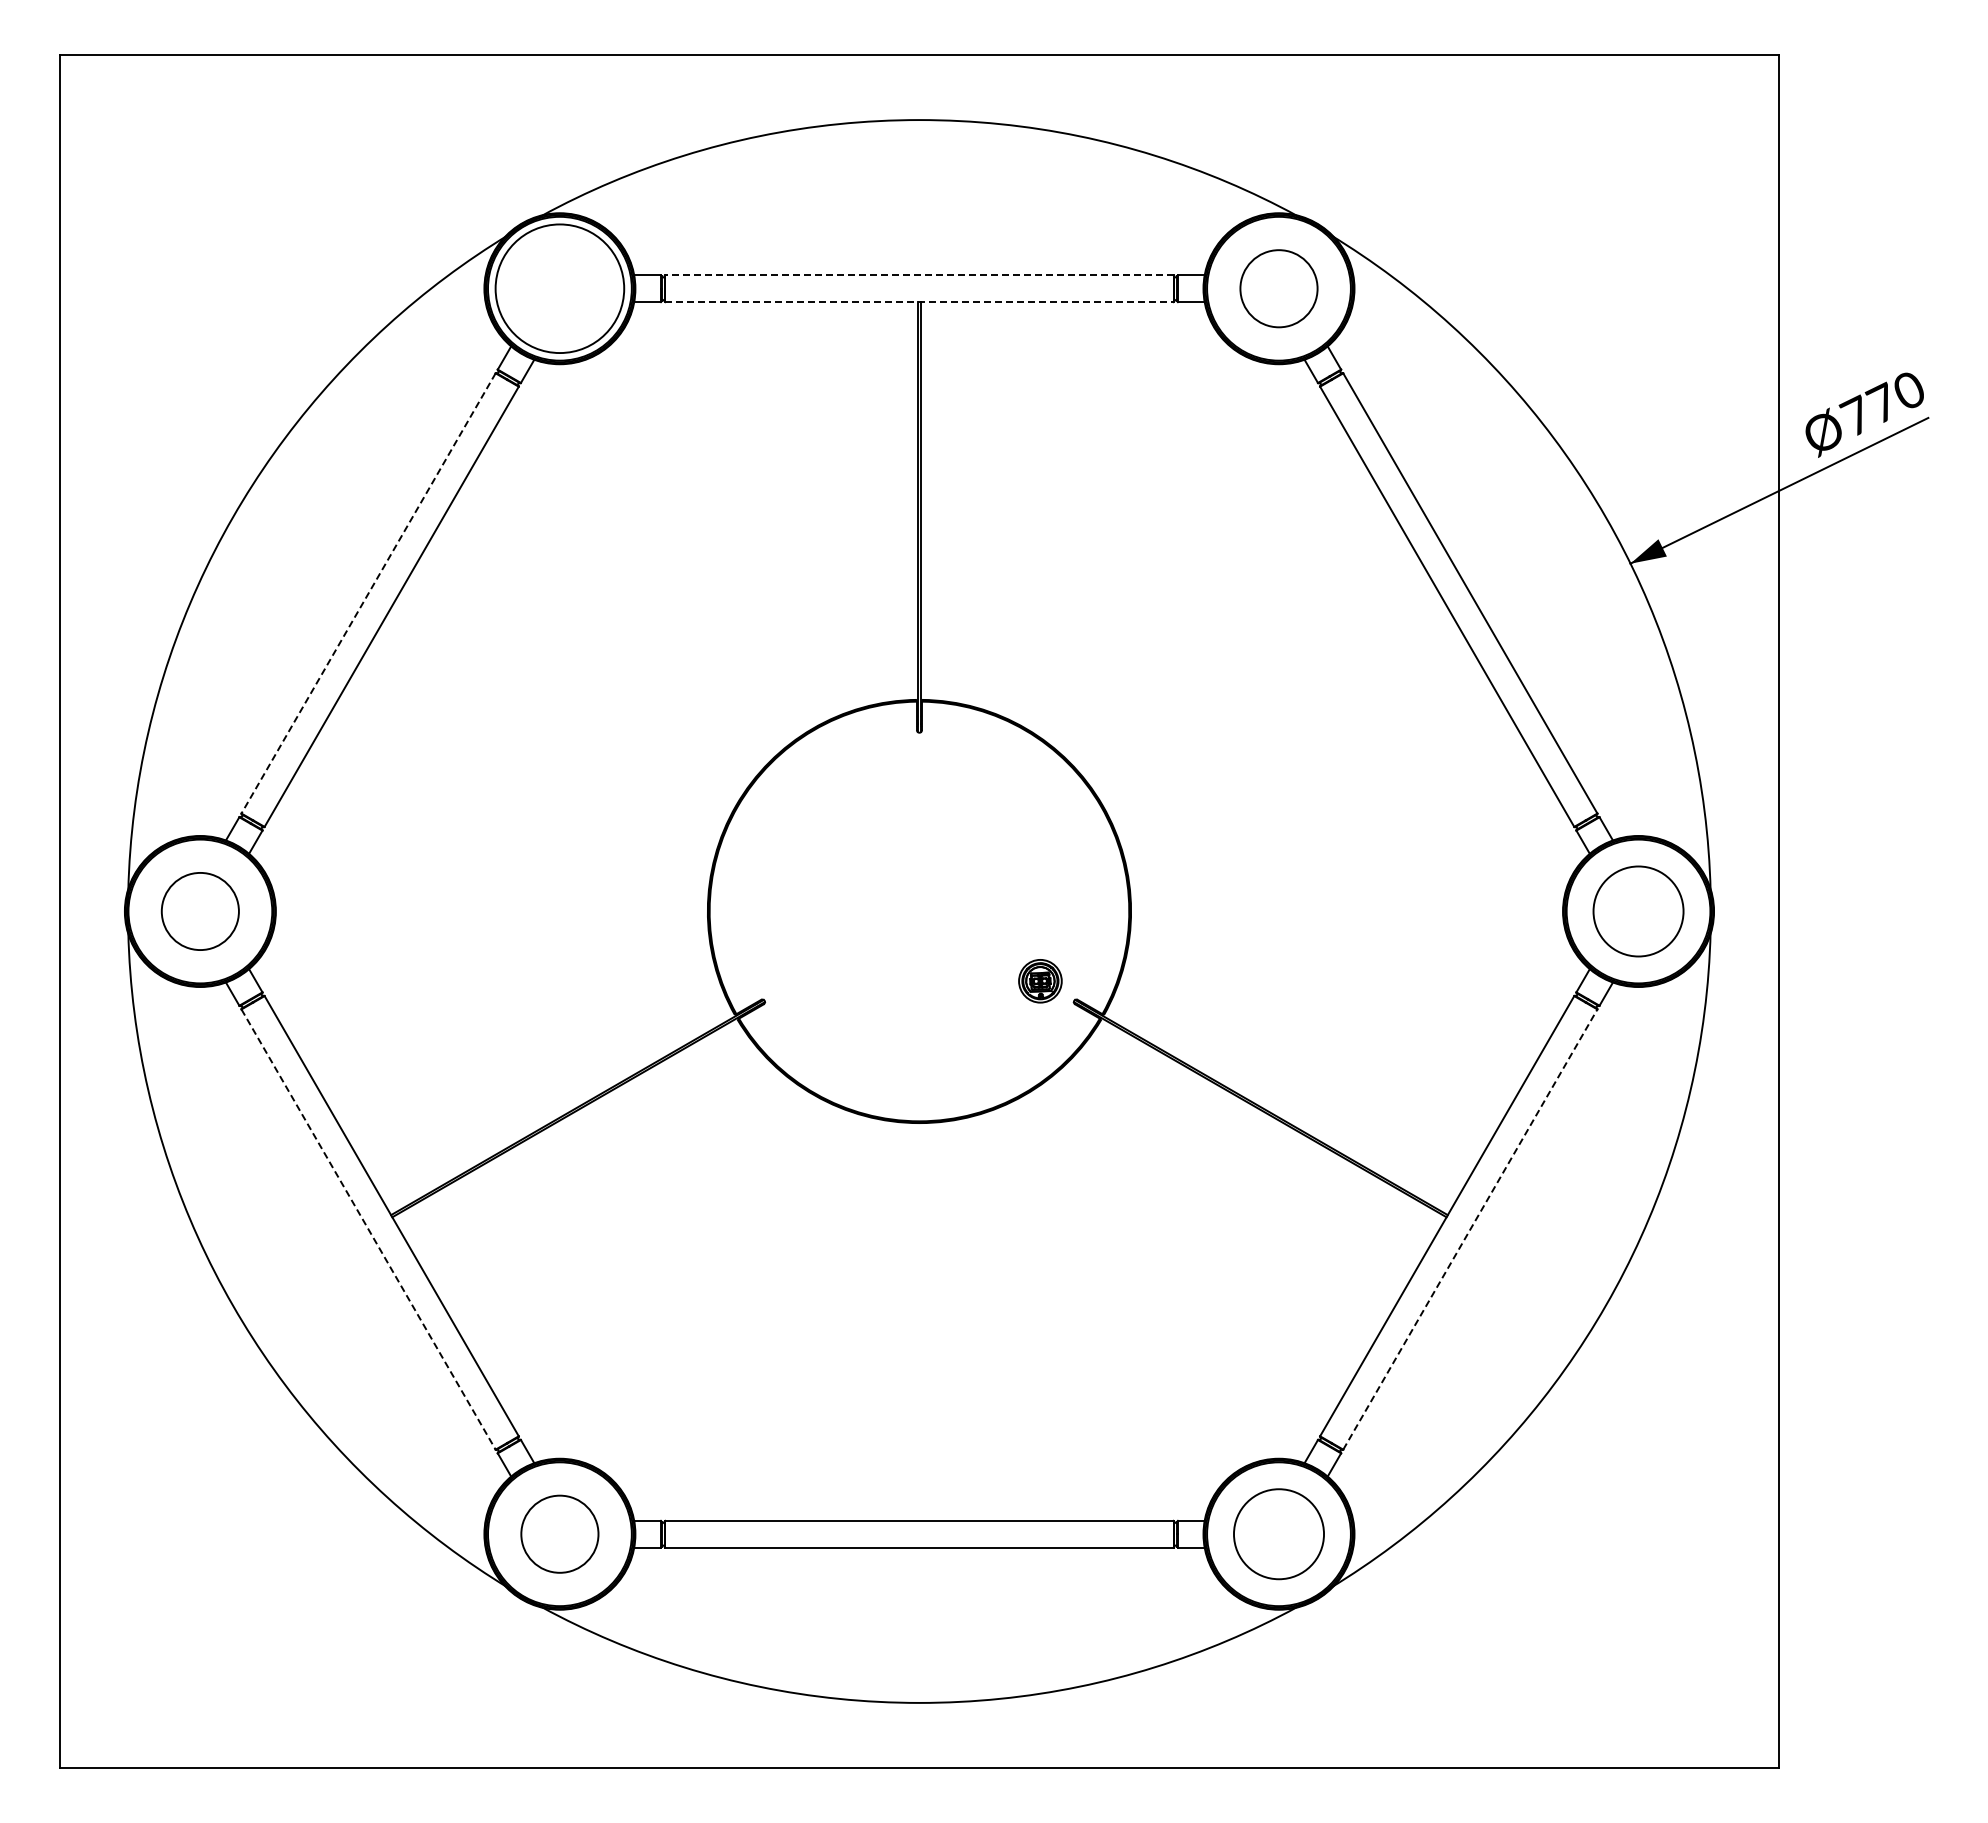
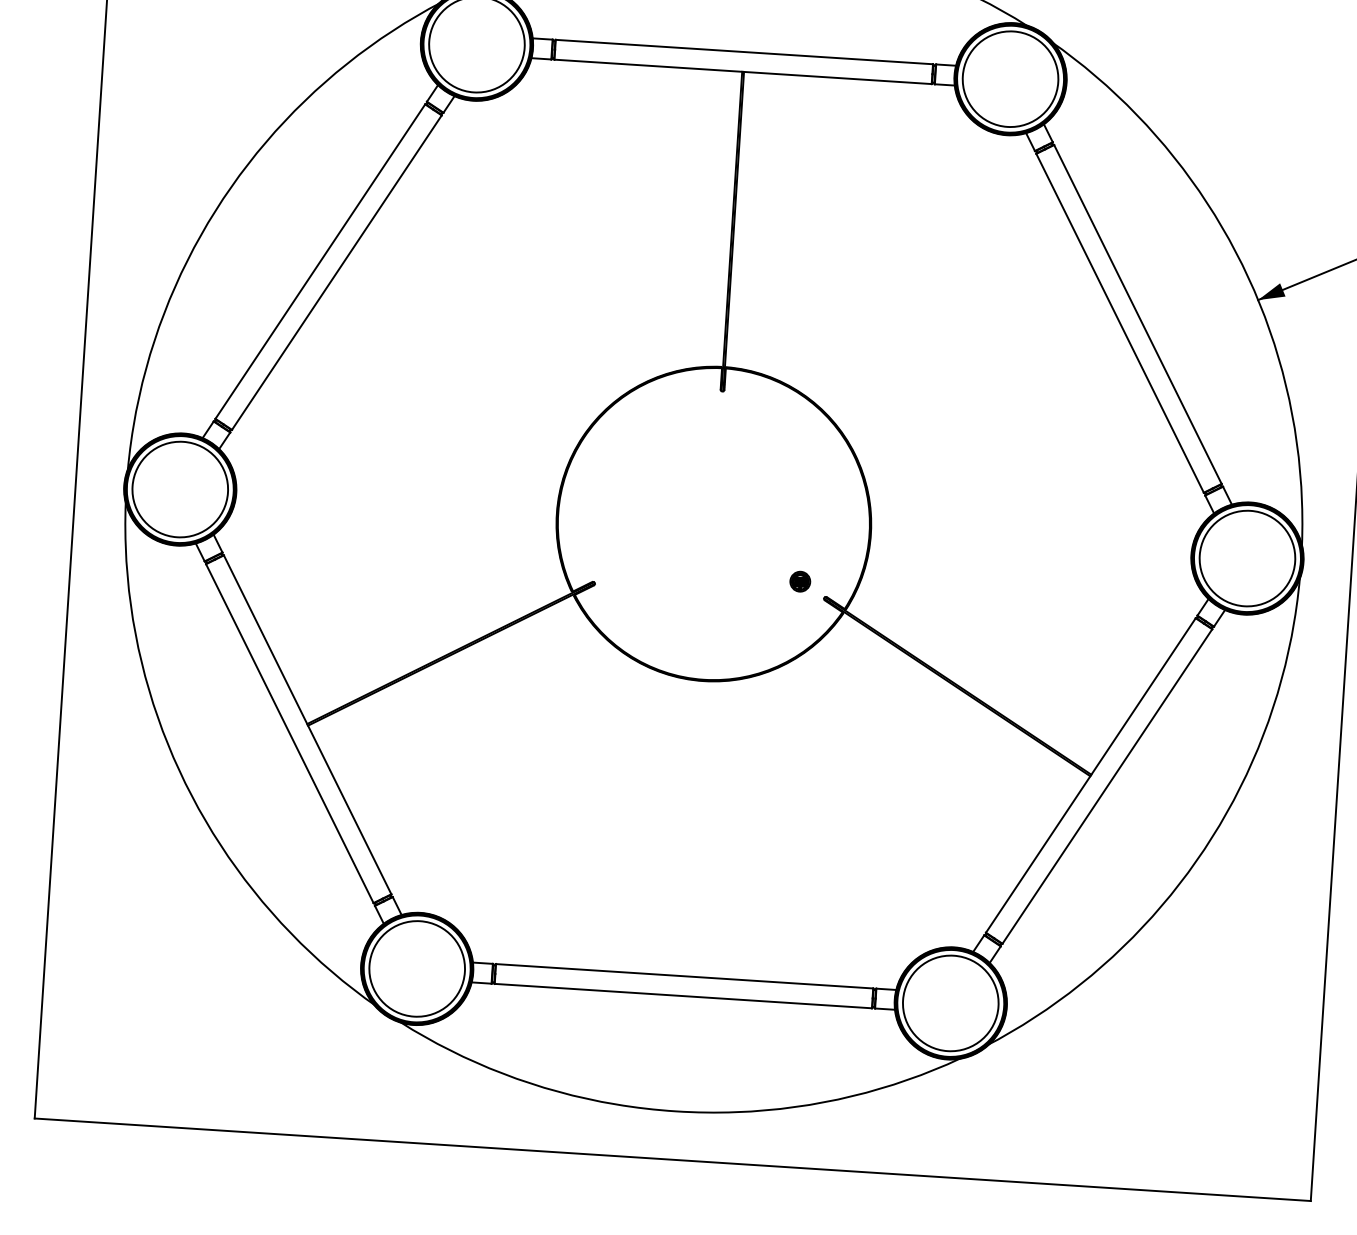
line: (918, 275) -> (743, 52), dashed -> solid
circle: (1278, 288) -> (1010, 79), size x1.67
line: (919, 302) -> (743, 72), dashed -> solid
line: (368, 593) -> (320, 261), dashed -> solid
circle: (200, 911) -> (180, 489), size x1.67
circle: (1638, 911) -> (1247, 558), size x1.43
part: (1040, 981) -> (800, 581), size x0.62
line: (368, 1229) -> (289, 733), dashed -> solid
line: (1470, 1229) -> (1107, 786), dashed -> solid
circle: (559, 1533) -> (416, 968), size x1.67
circle: (1278, 1533) -> (950, 1002), size x1.43

